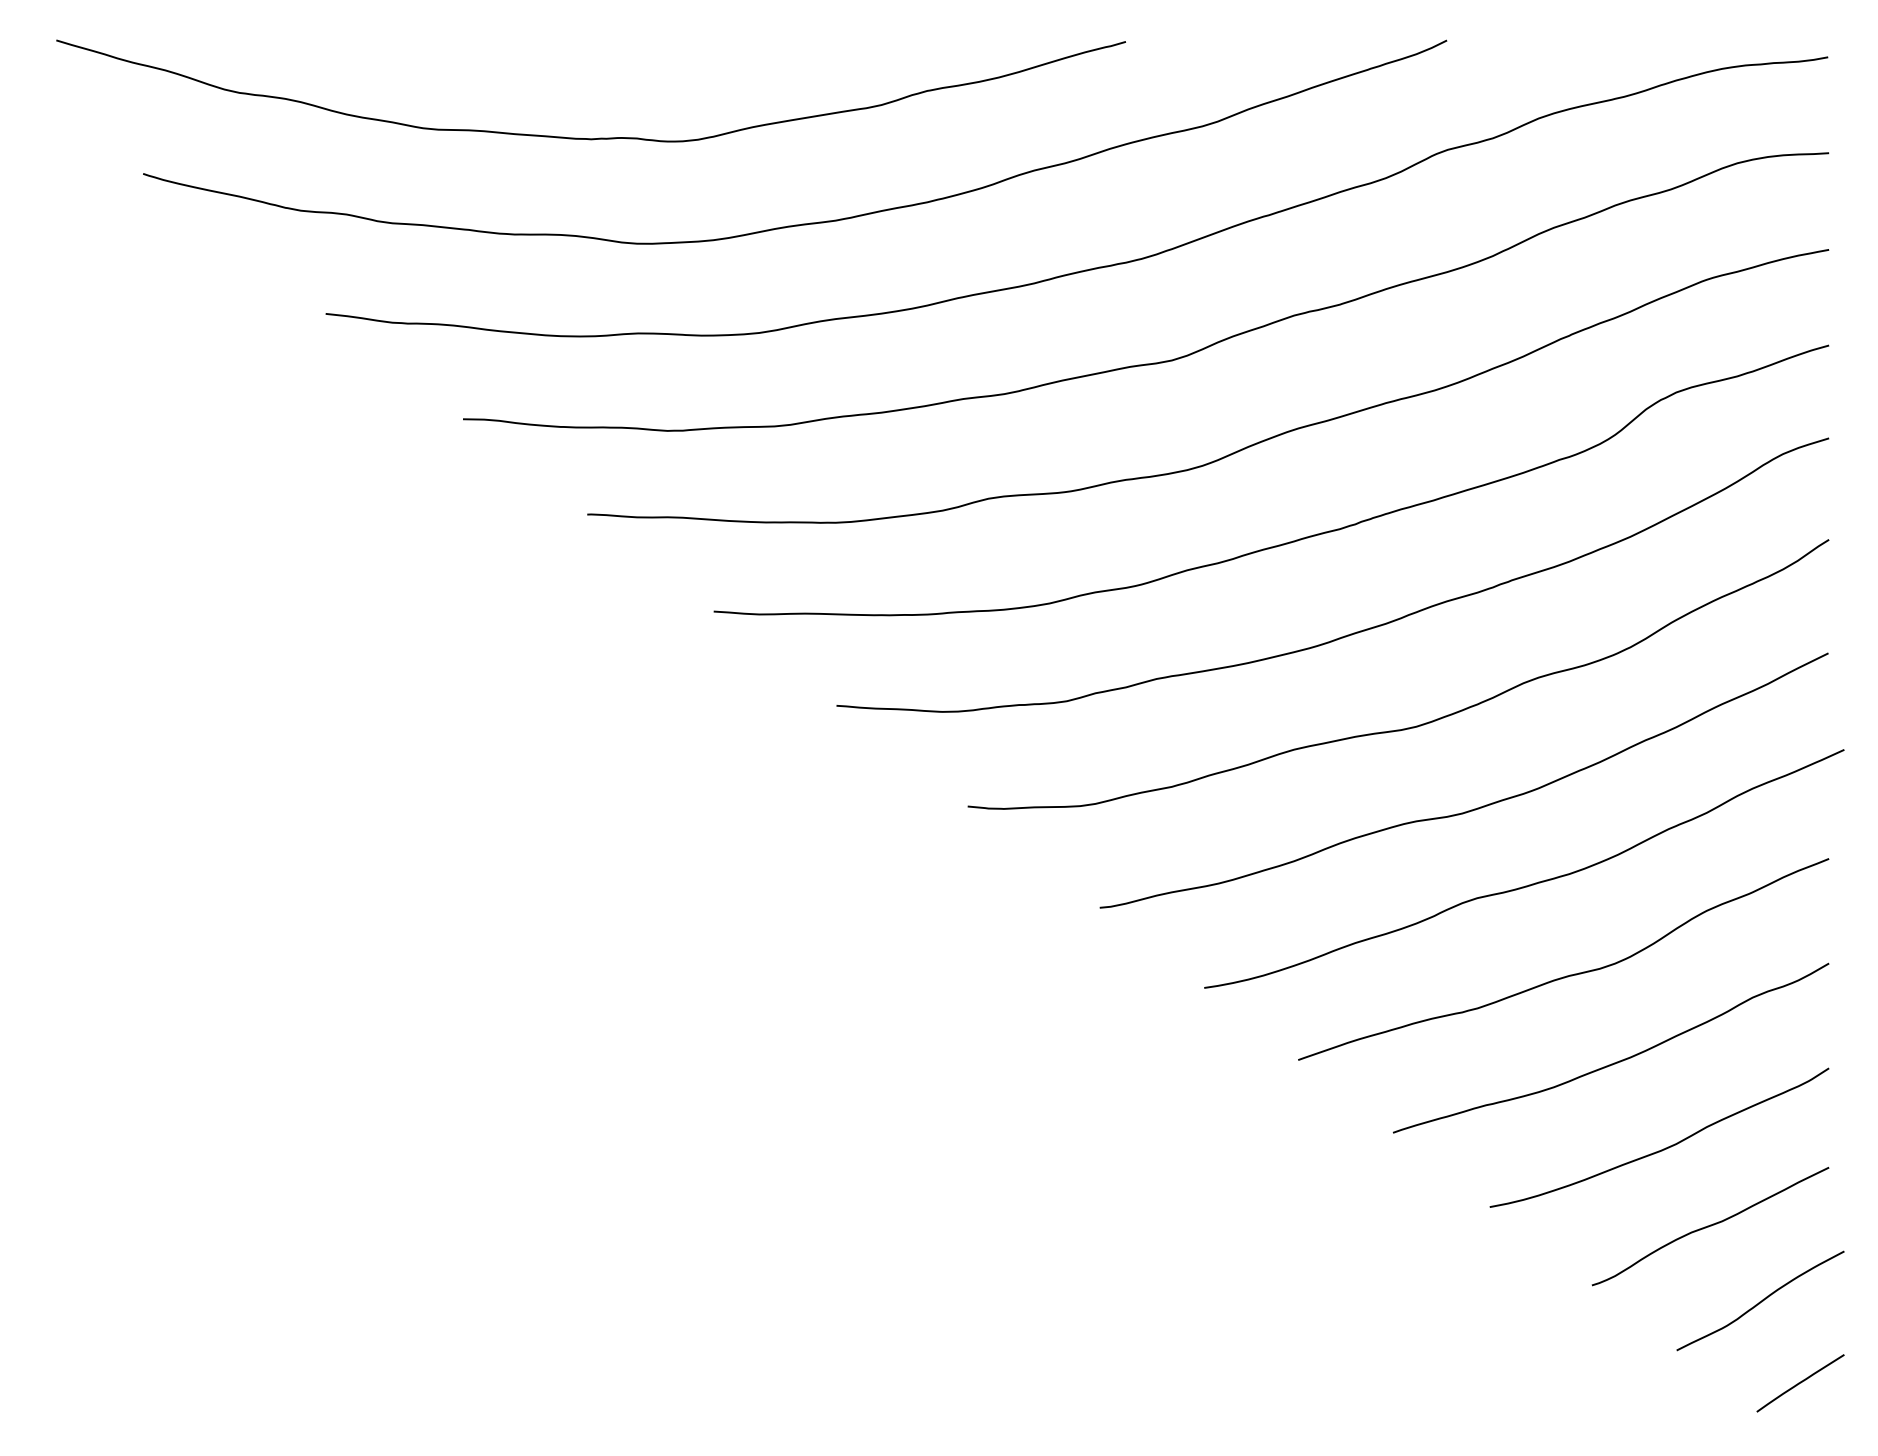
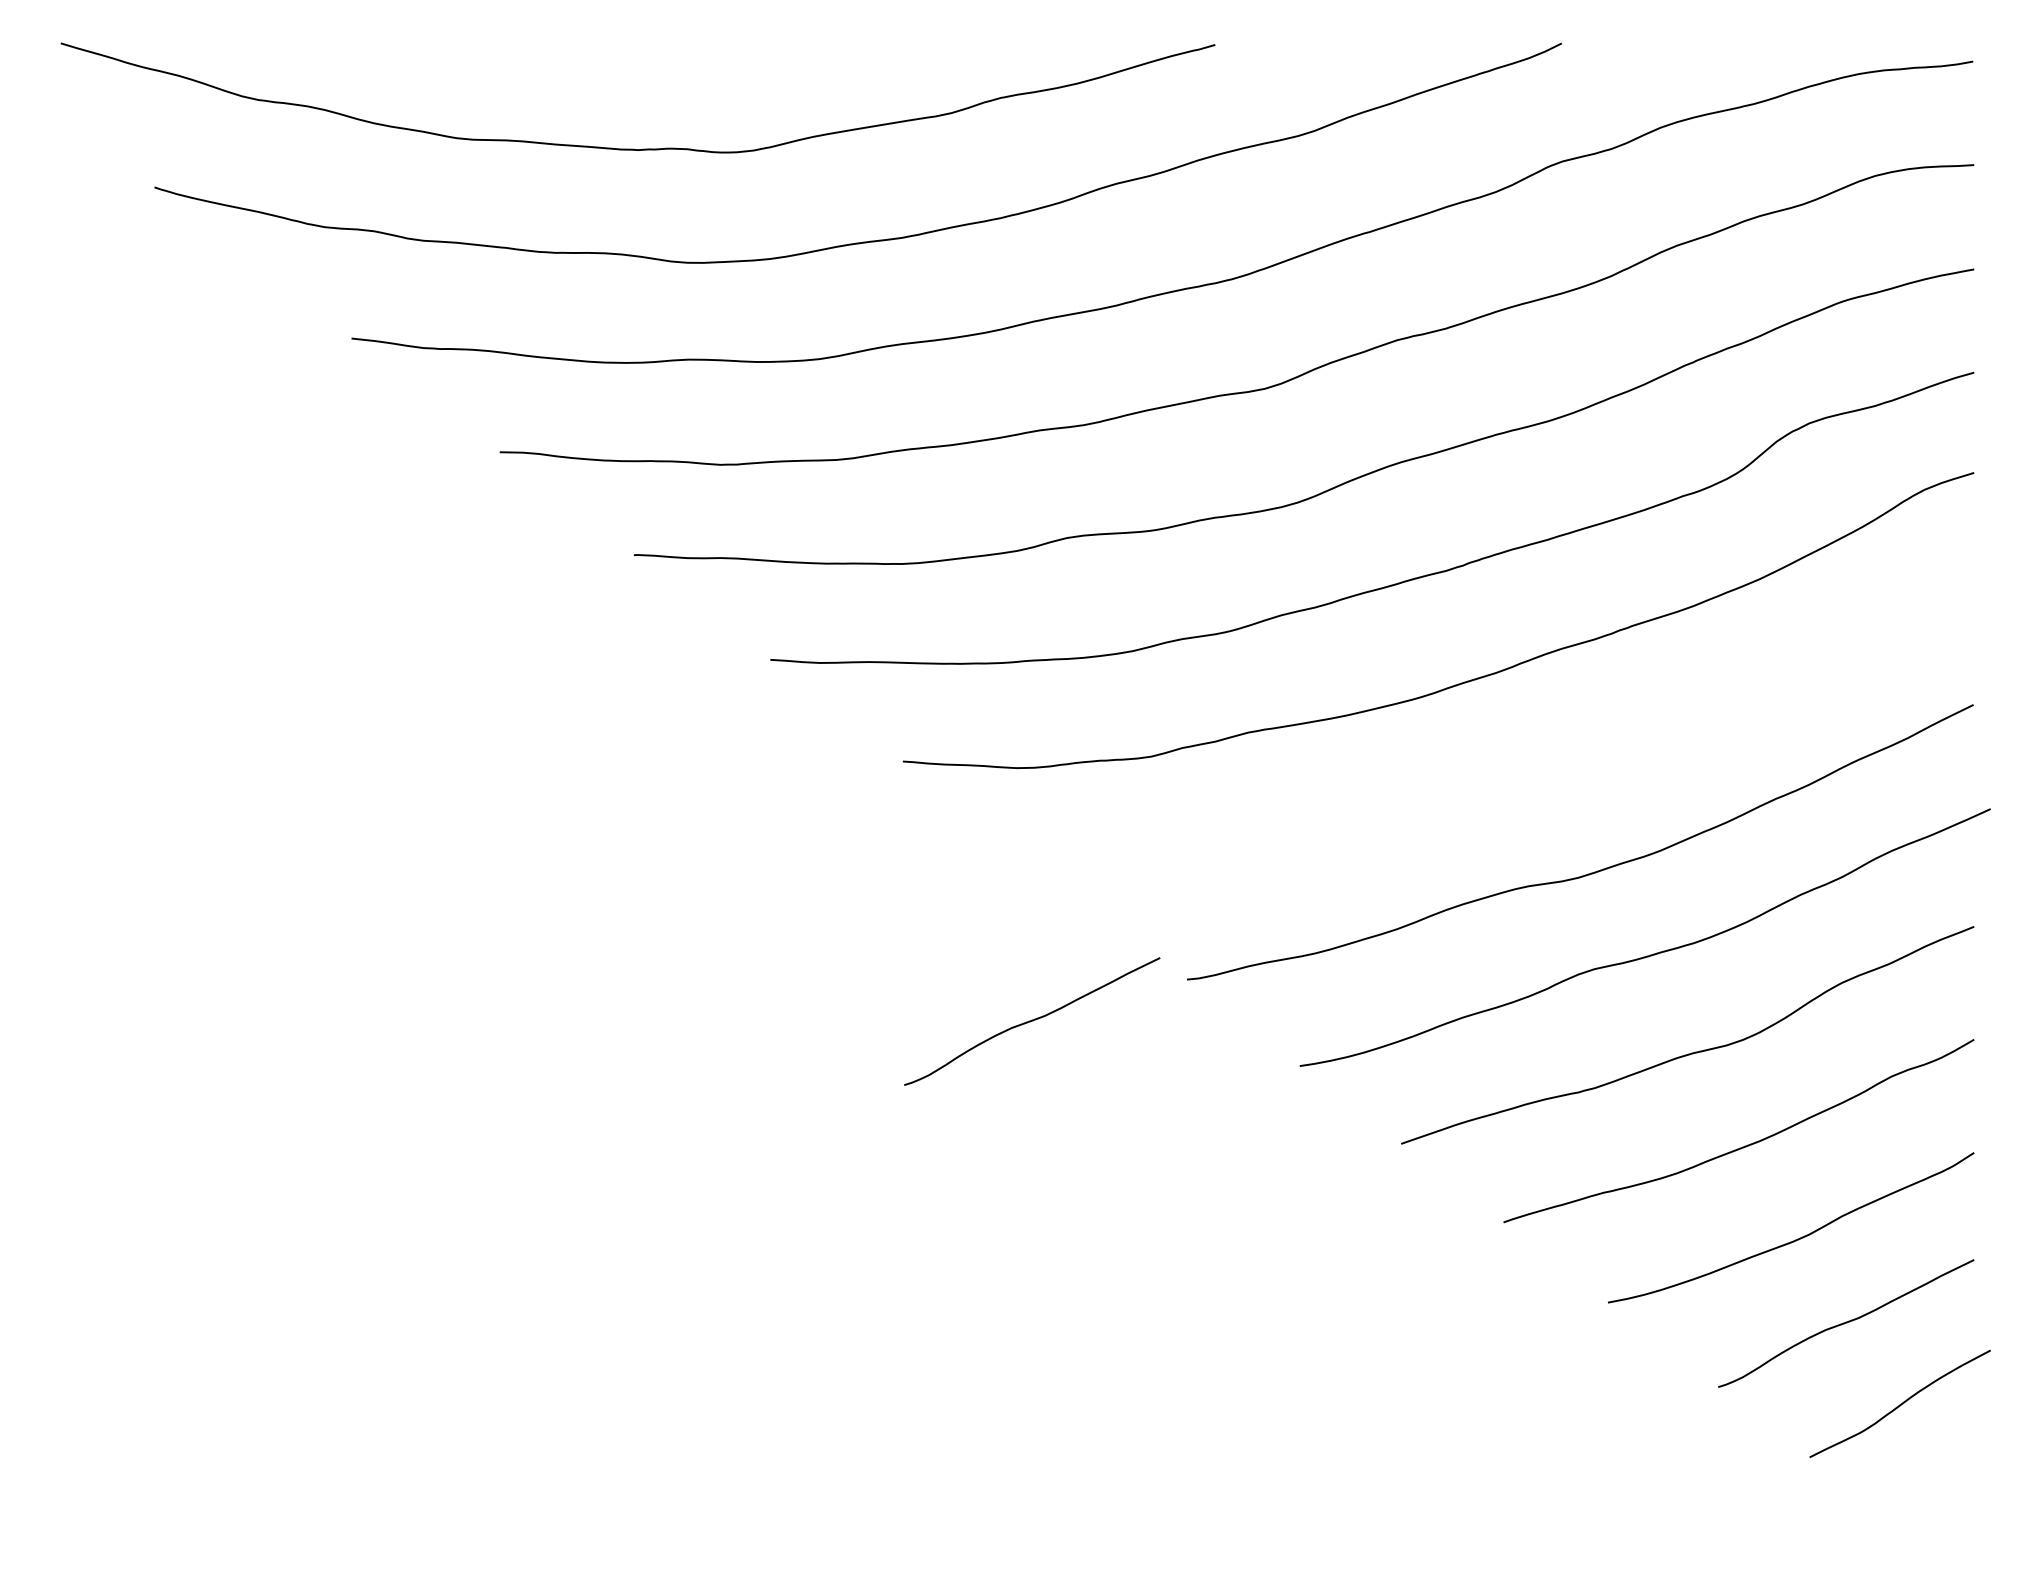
curve: (1409, 727) -> (1521, 784), removed
curve: (956, 946) -> (1032, 1021), added
line: (1800, 1383) -> (1943, 1492), removed

